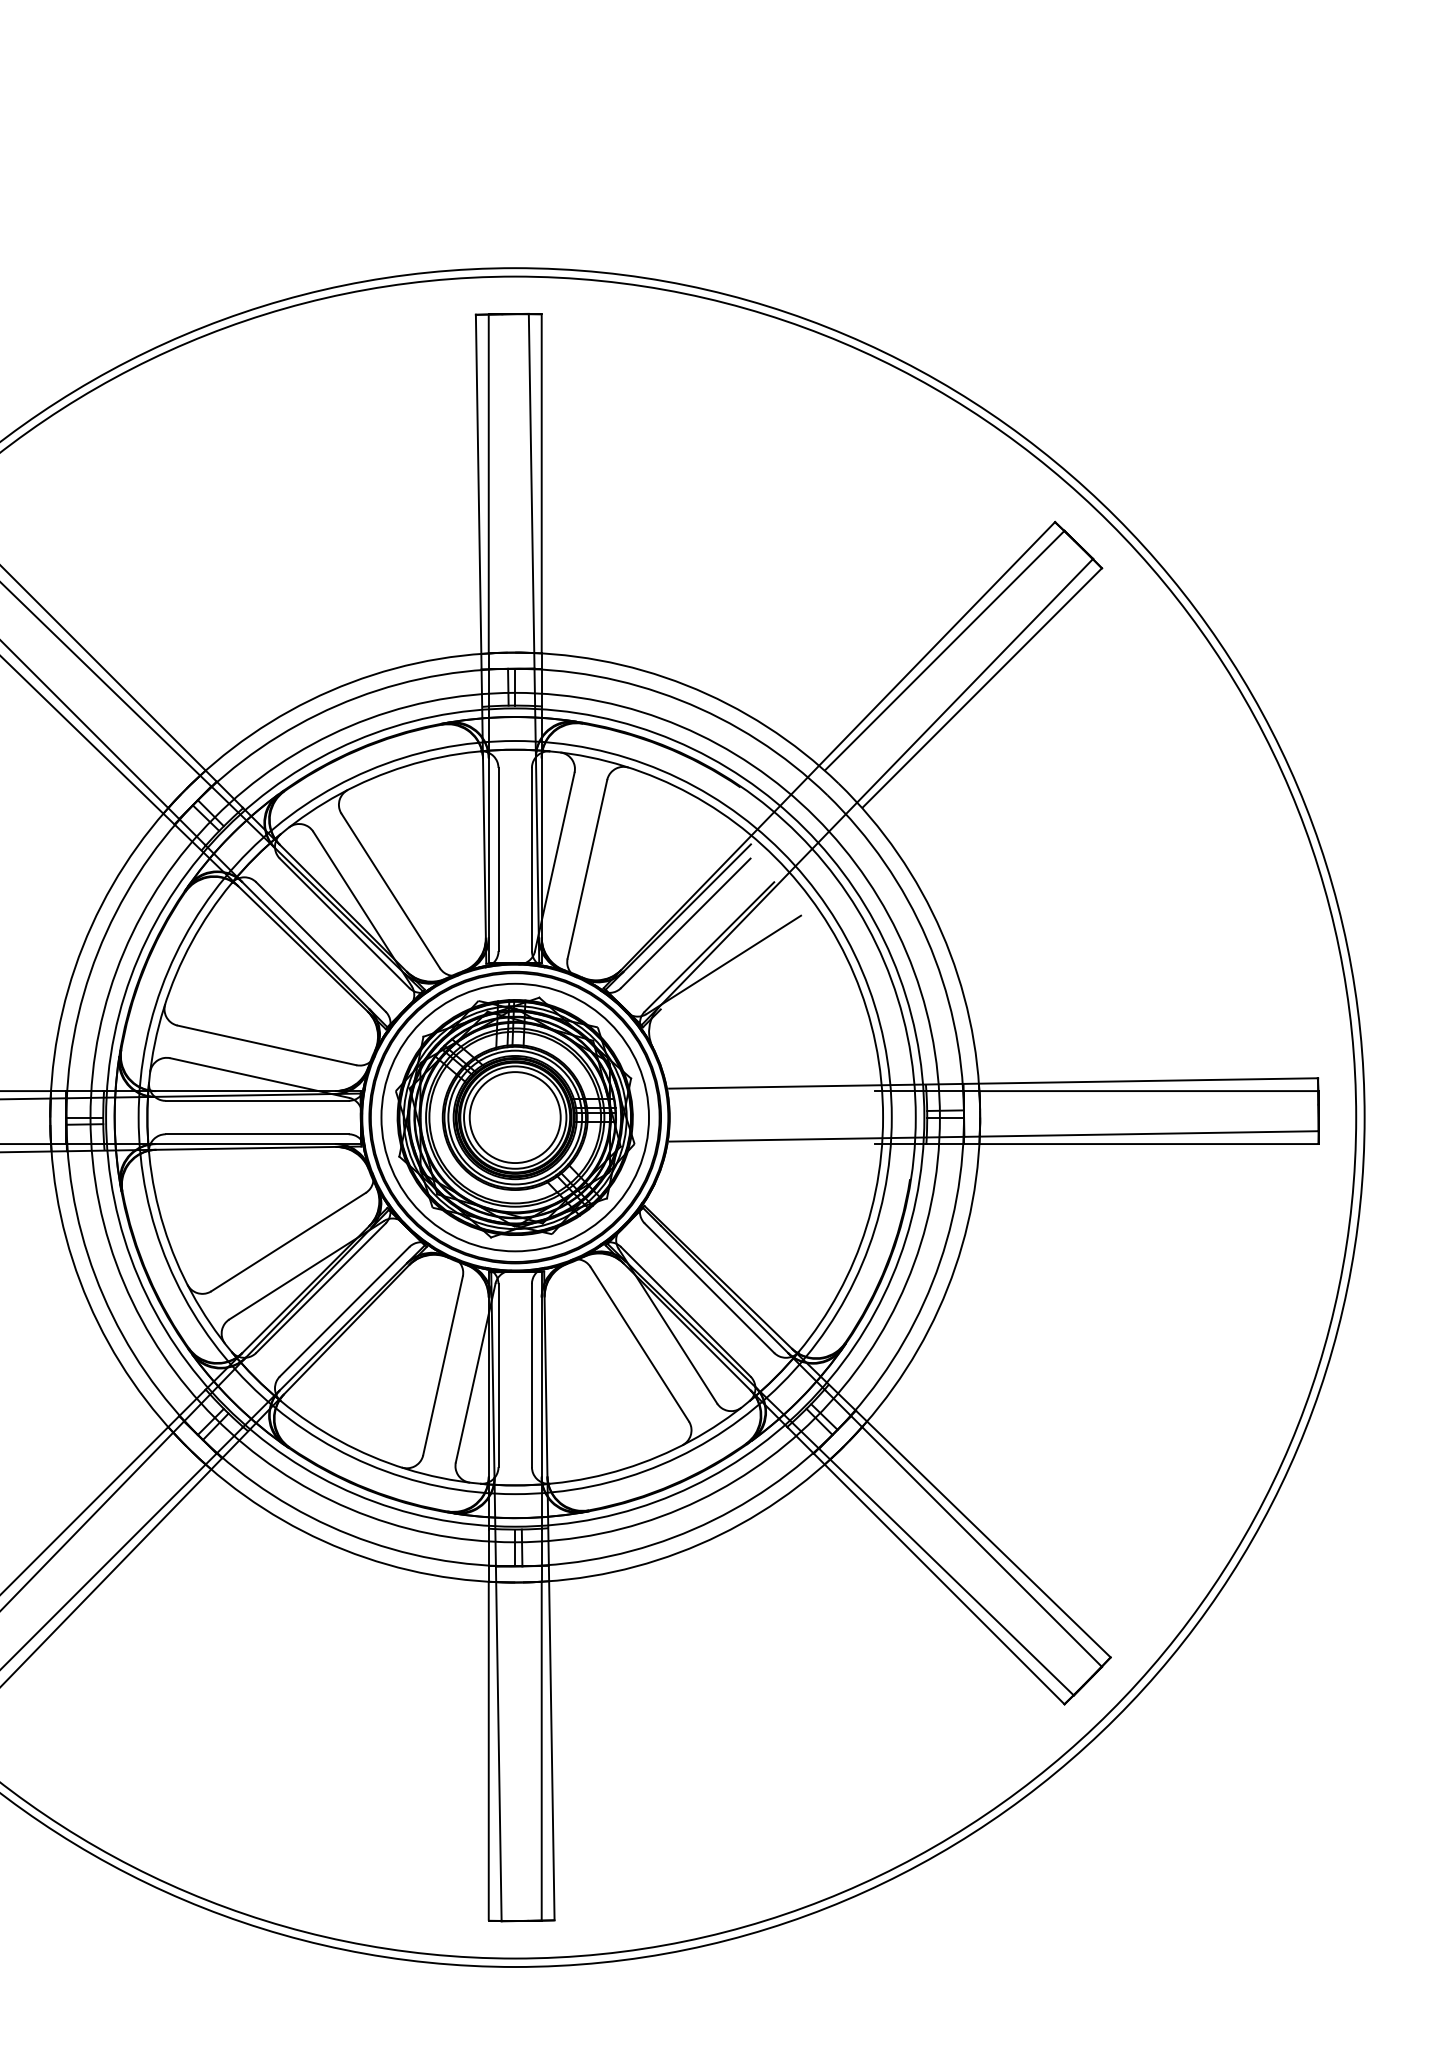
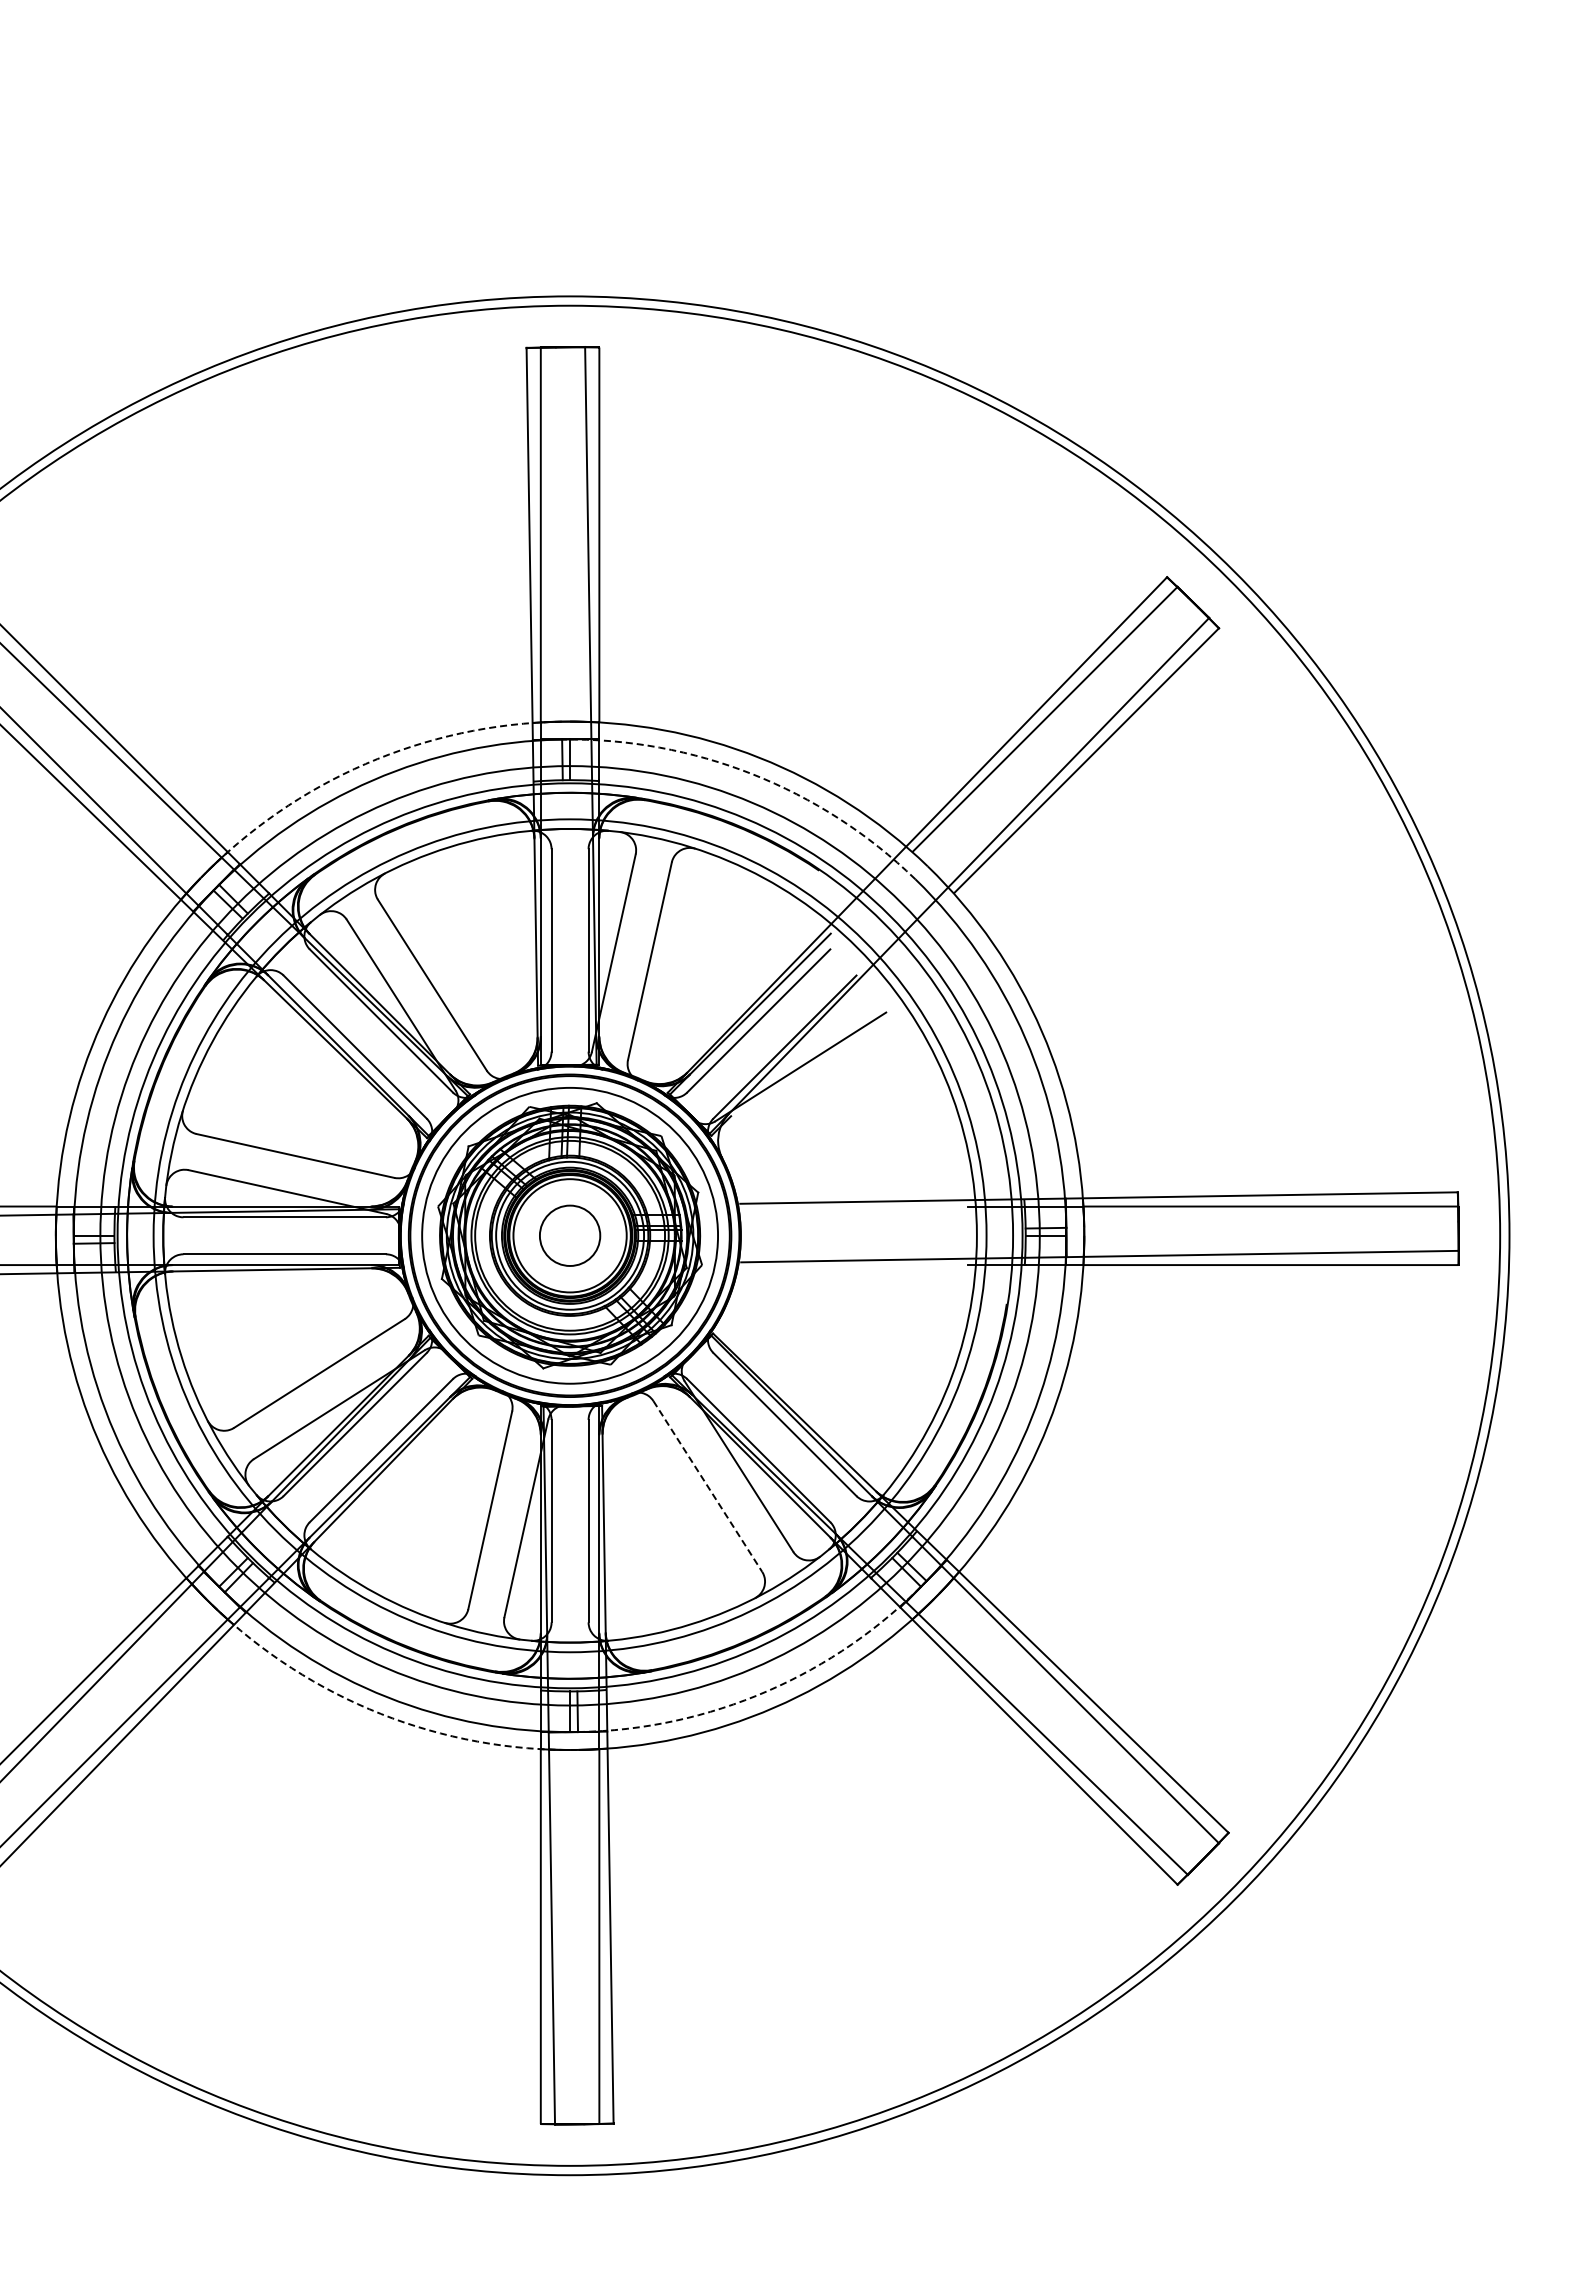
arc: (330, 690) -> (365, 763), solid -> dashed
arc: (680, 700) -> (752, 774), solid -> dashed
circle: (514, 1117) -> (569, 1235), size x0.6
line: (640, 1344) -> (708, 1486), solid -> dashed
arc: (693, 1529) -> (767, 1691), solid -> dashed
arc: (343, 1549) -> (380, 1713), solid -> dashed

